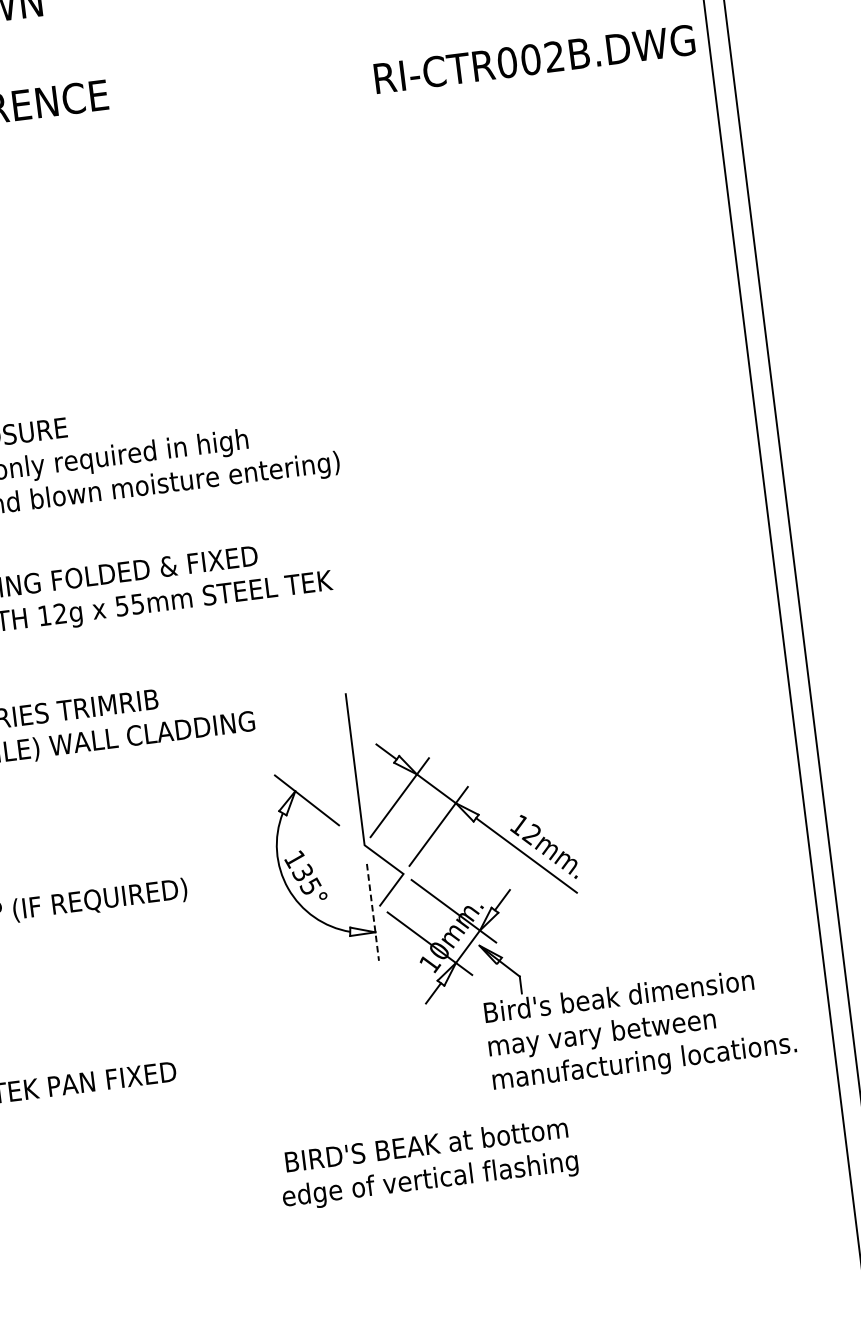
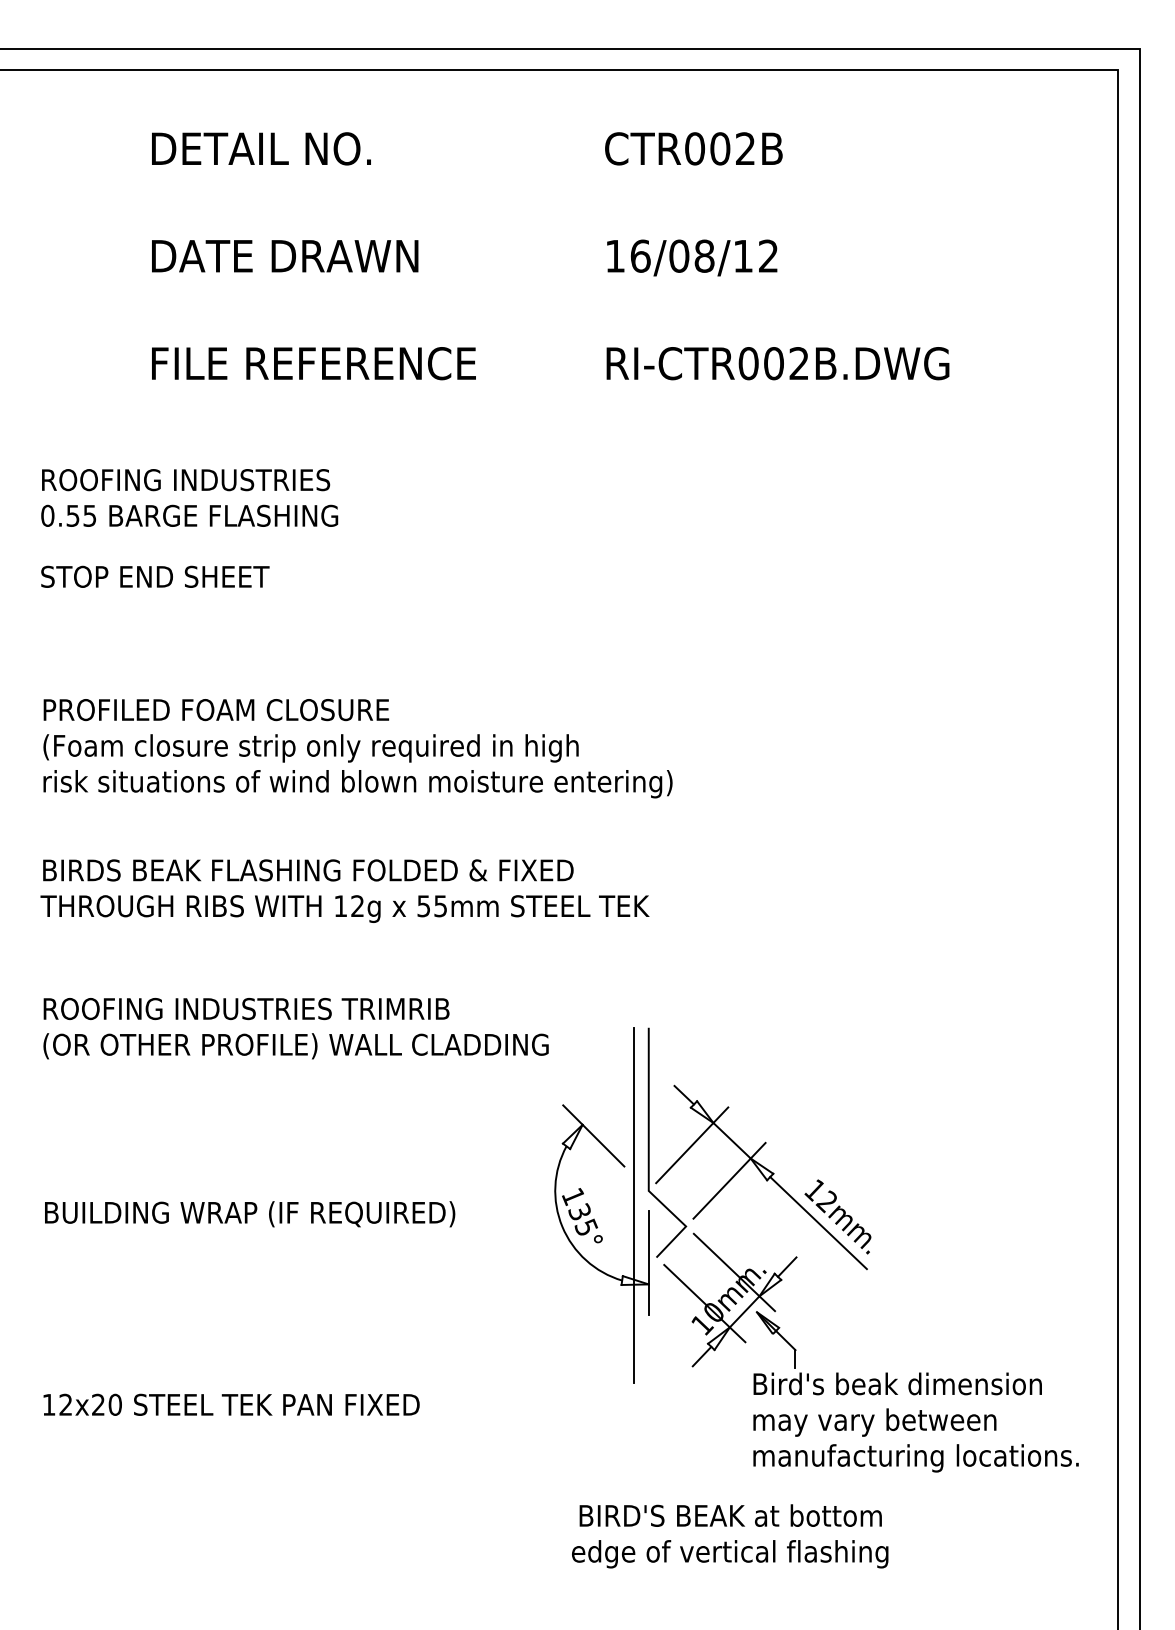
text: (534, 59) -> (777, 363), moved
line: (353, 860) -> (634, 1205), added
line: (372, 912) -> (648, 1263), dashed -> solid
text: (428, 1164) -> (730, 1536), moved

